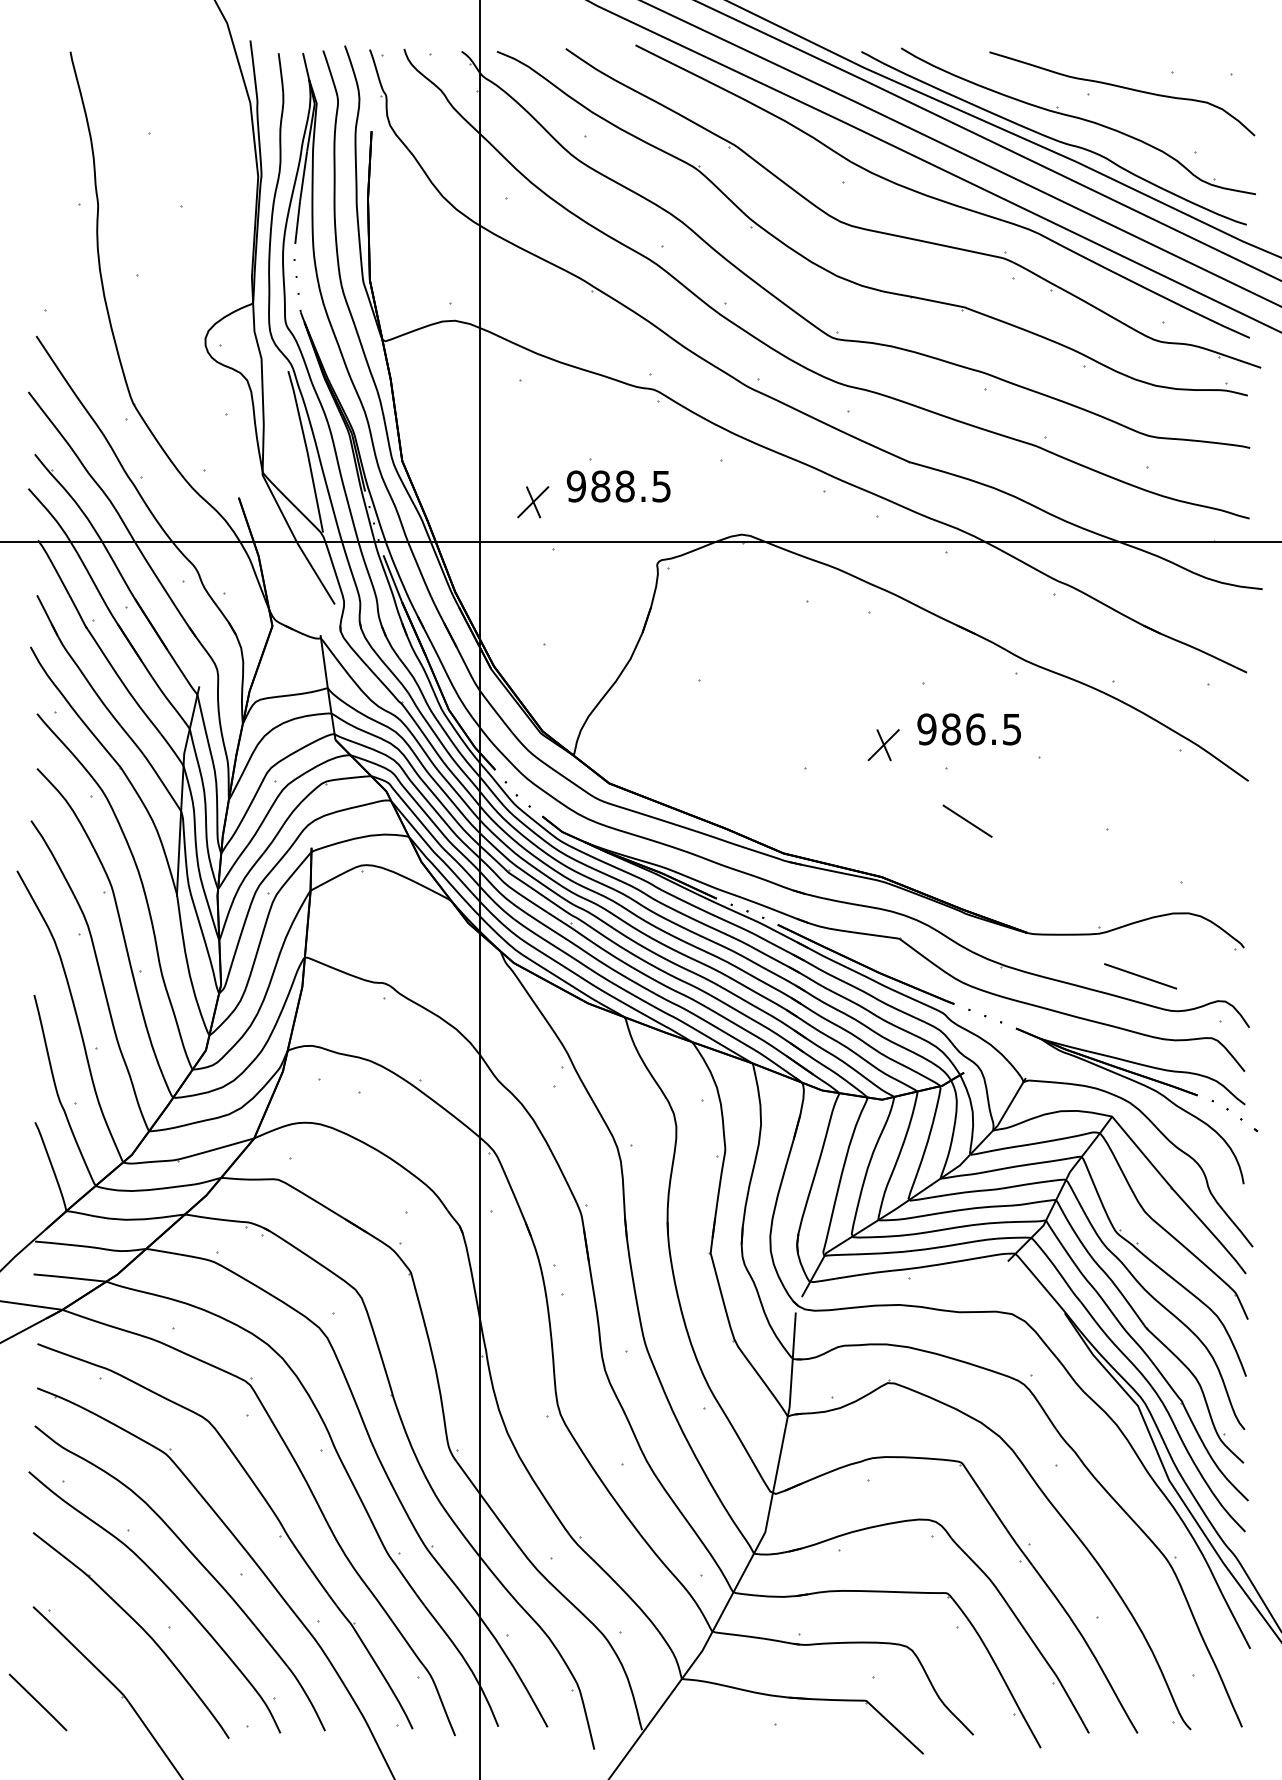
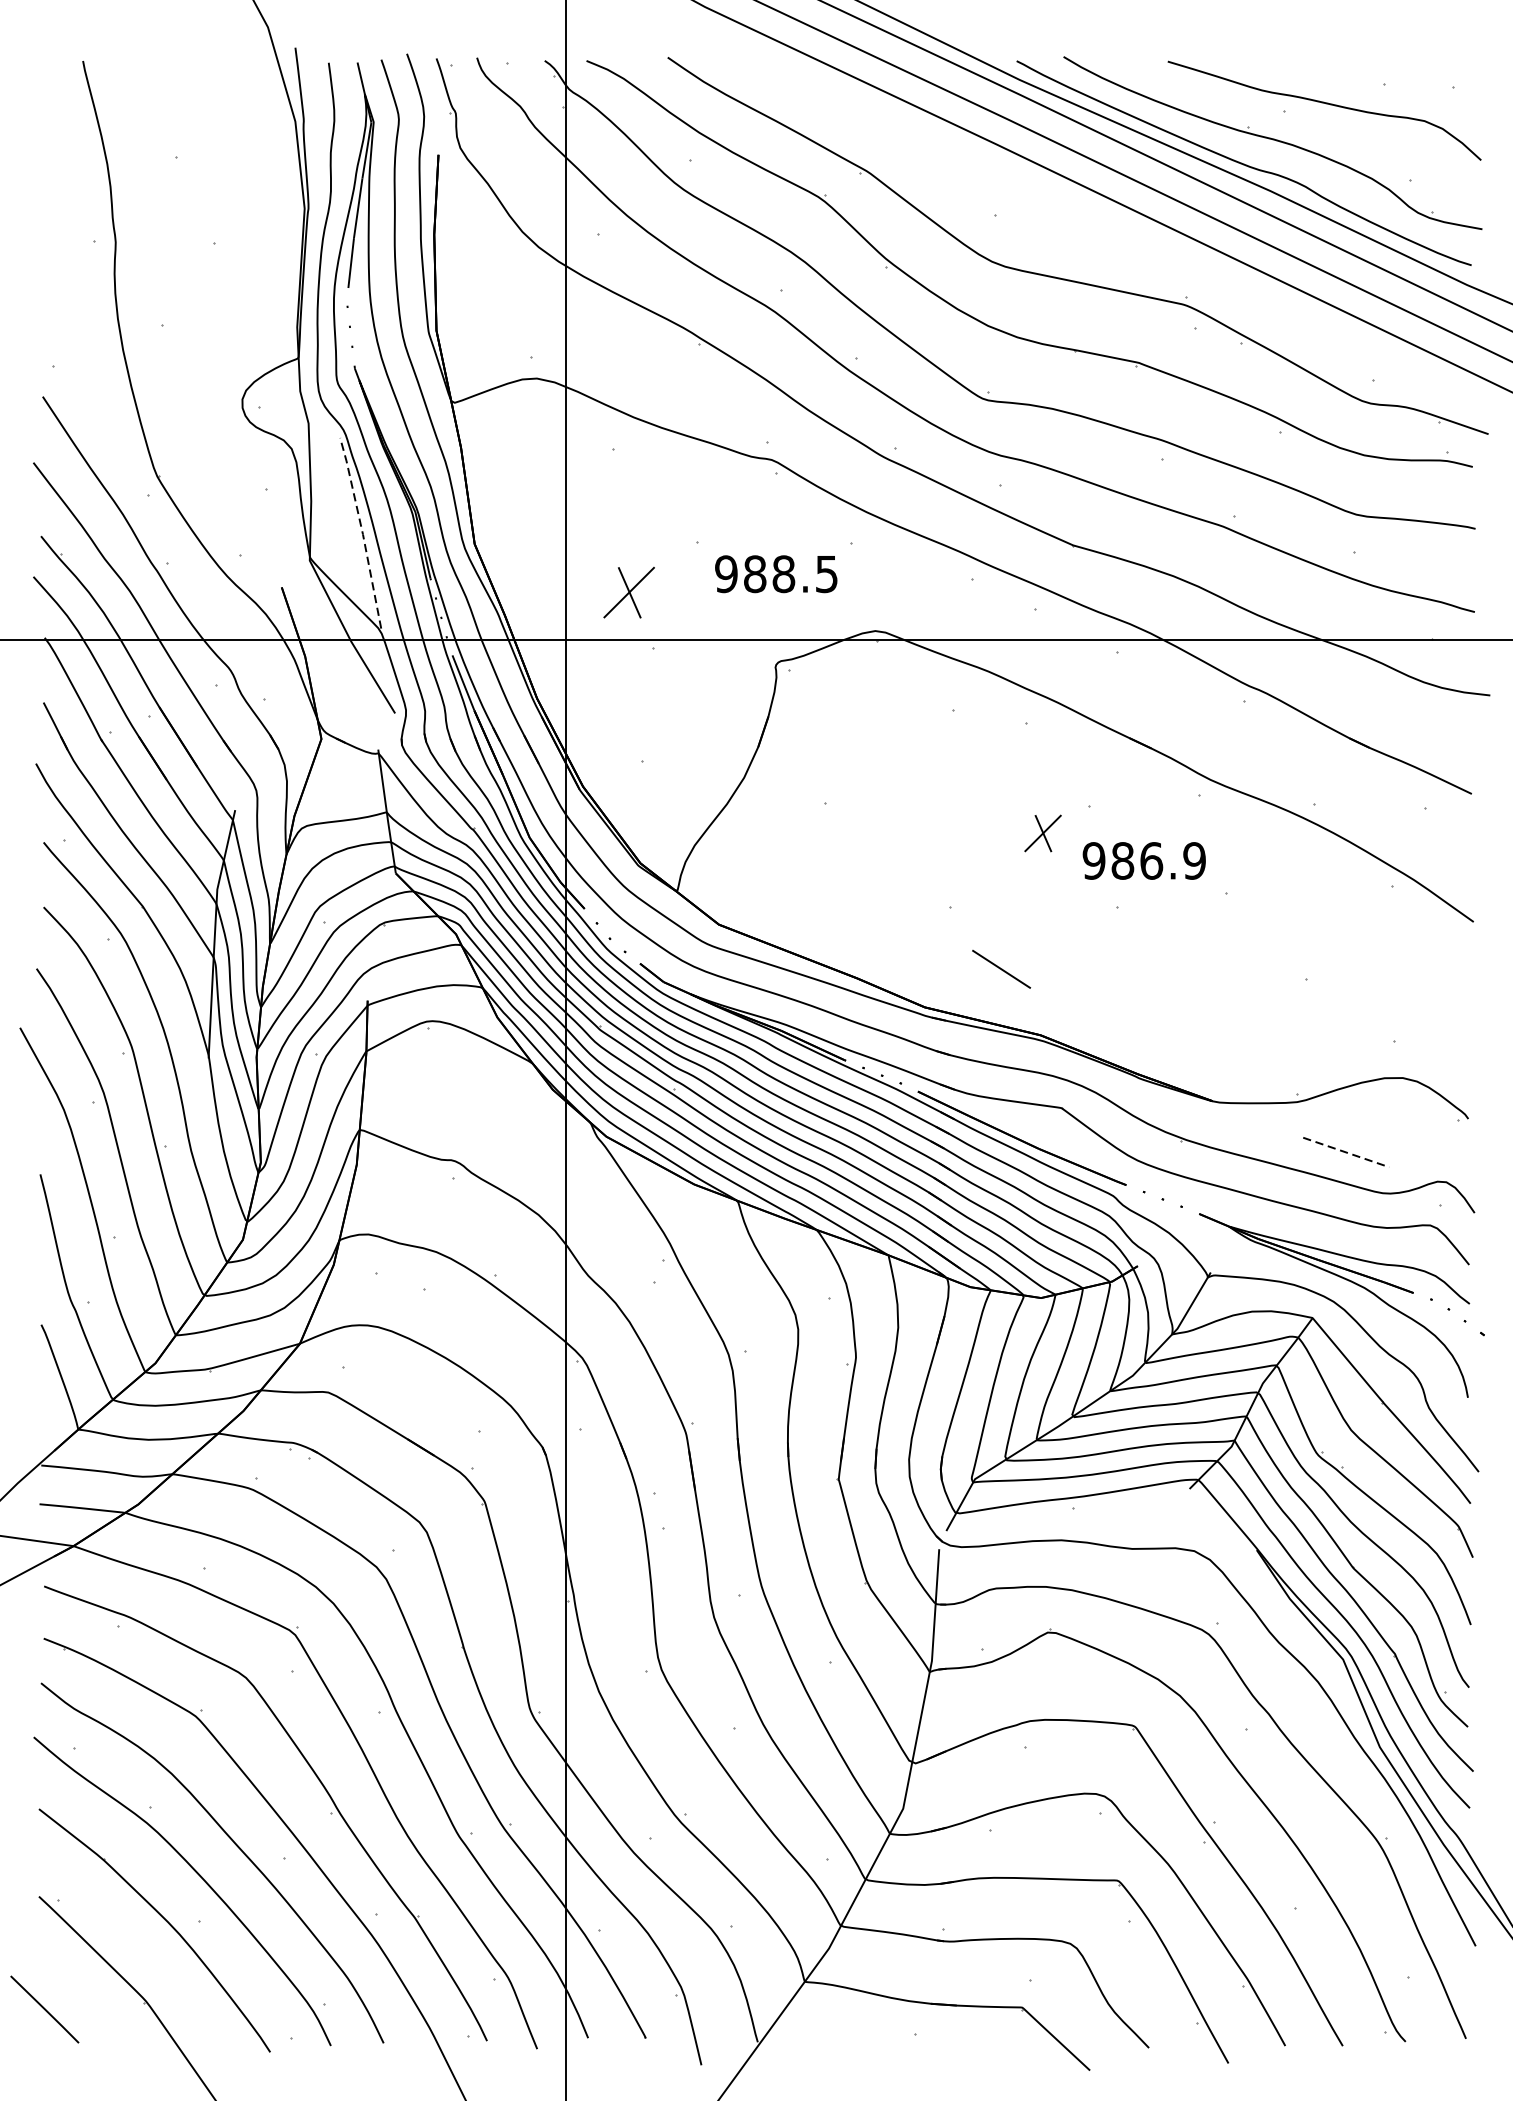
curve: (938, 198) -> (1107, 234), removed
line: (307, 450) -> (362, 531), solid -> dashed
text: (618, 486) -> (775, 574), moved
part: (533, 502) -> (629, 593), size x1.4
text: (1011, 729) -> (1193, 861), 986.5 -> 986.9
part: (883, 745) -> (1042, 833), moved
line: (967, 820) -> (1001, 968), moved
line: (1140, 976) -> (1346, 1152), solid -> dashed

